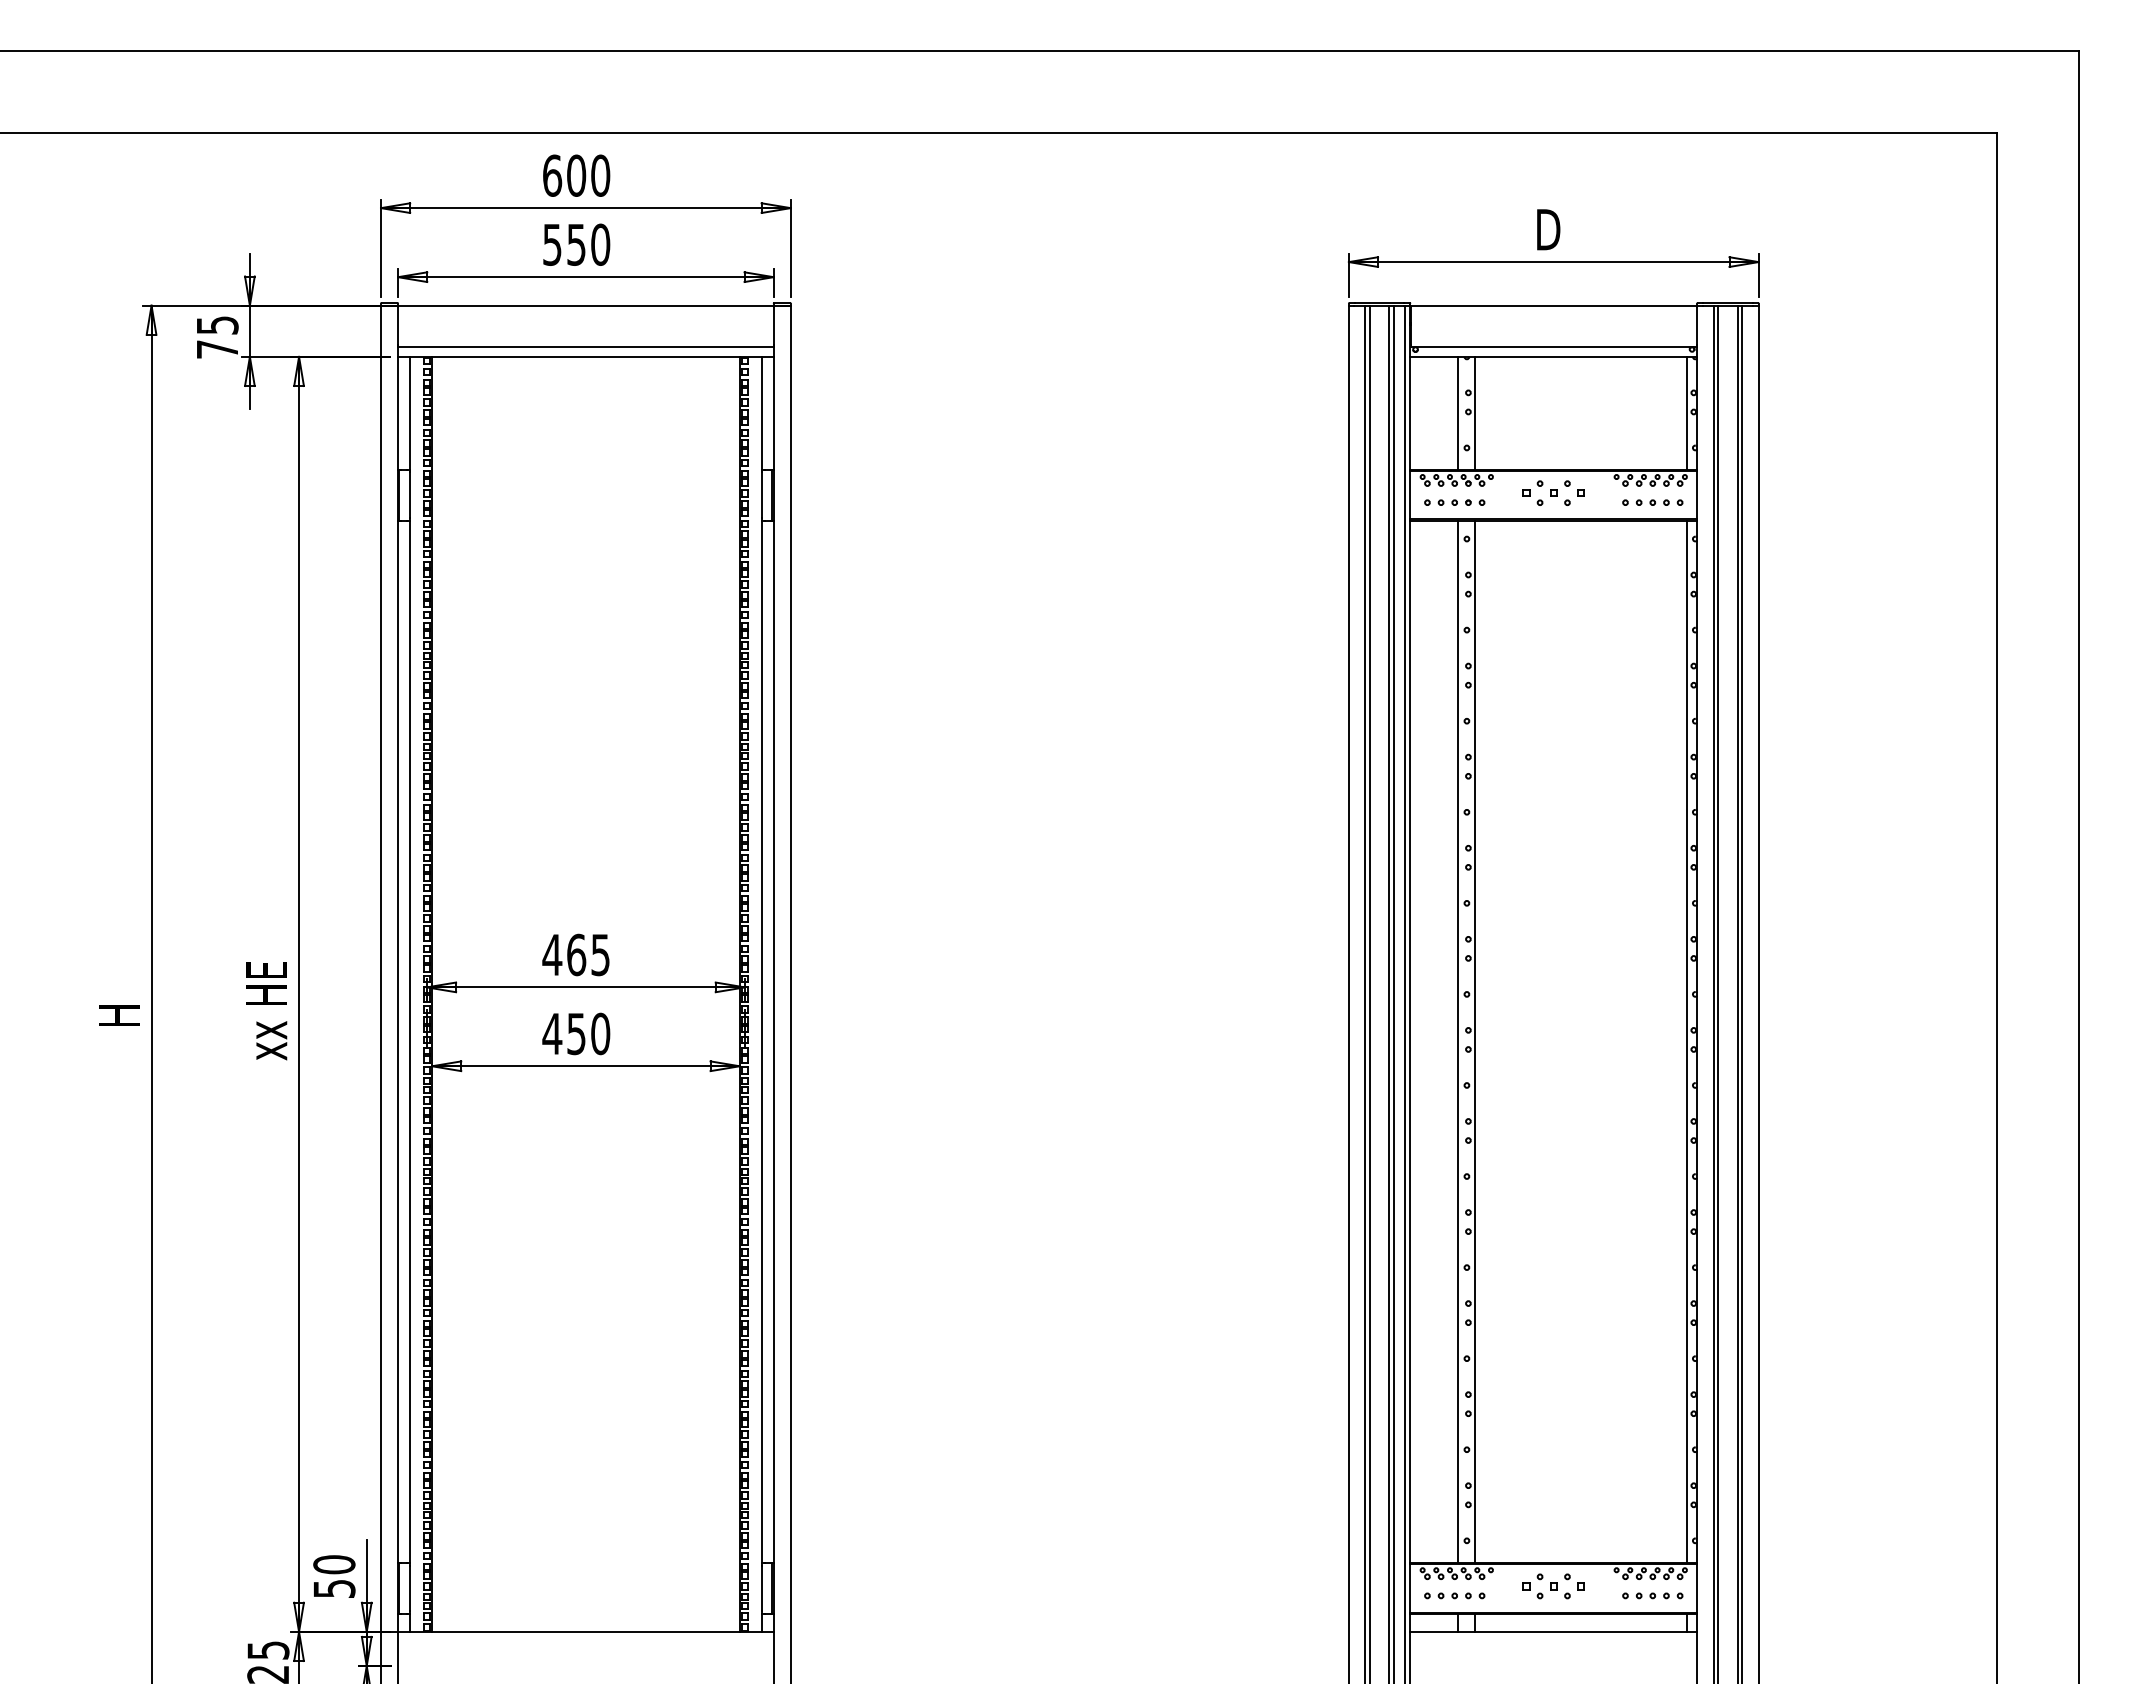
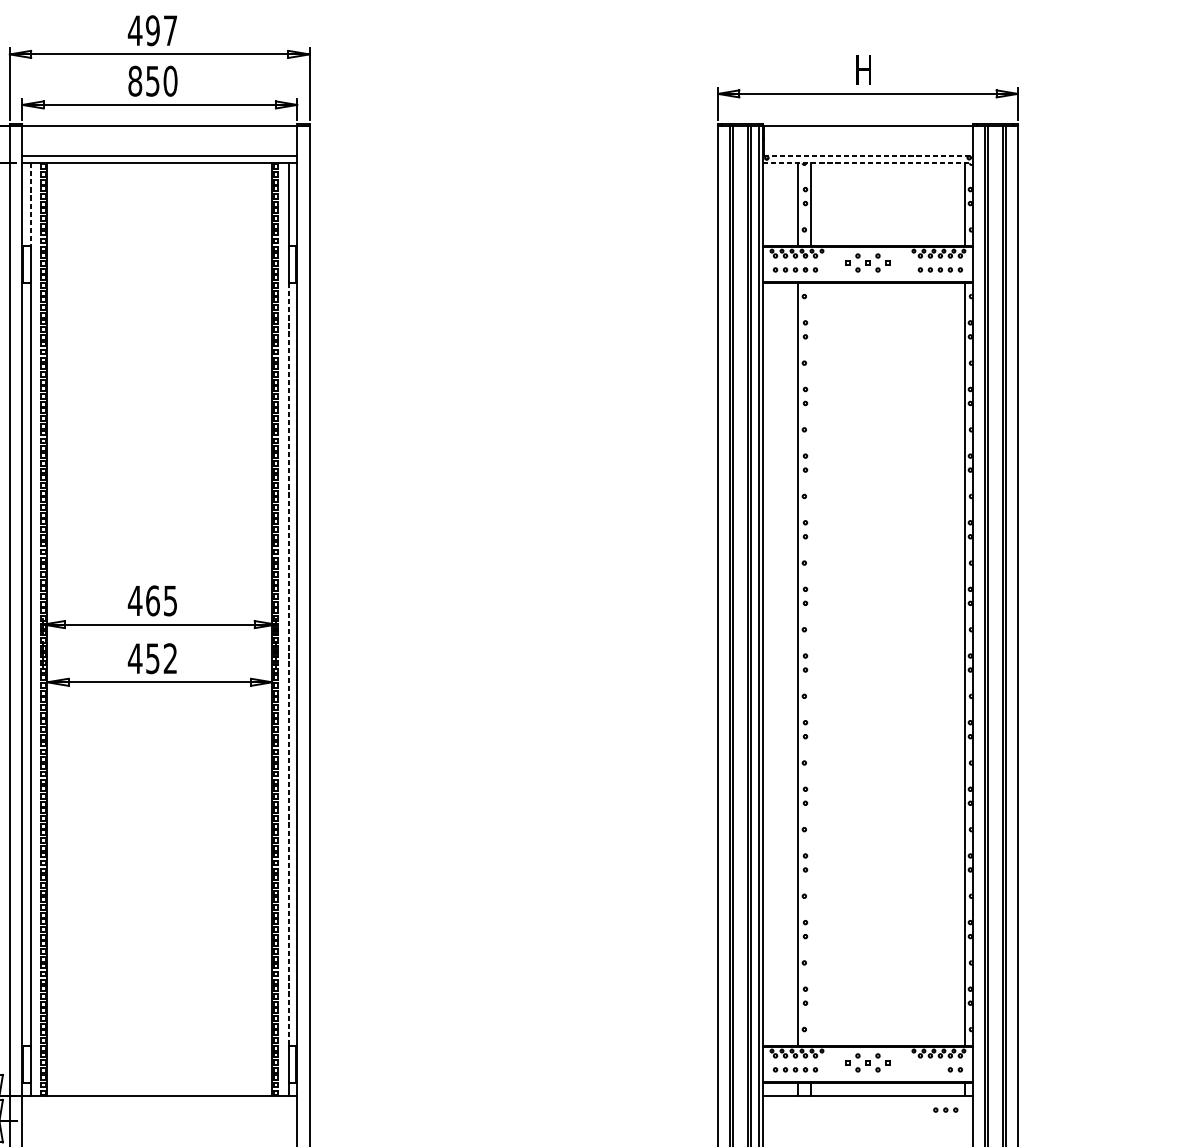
text: (576, 175) -> (152, 30), 600 -> 497
text: (1548, 229) -> (864, 70), D -> H
text: (552, 244) -> (135, 81), 550 -> 850
line: (1554, 346) -> (868, 155), solid -> dashed
line: (1554, 356) -> (868, 162), solid -> dashed
line: (409, 413) -> (30, 204), solid -> dashed
text: (600, 1033) -> (170, 658), 450 -> 452
line: (762, 1041) -> (288, 664), solid -> dashed
line: (1475, 1041) -> (810, 664), removed
part: (1638, 1595) -> (945, 1109), moved

